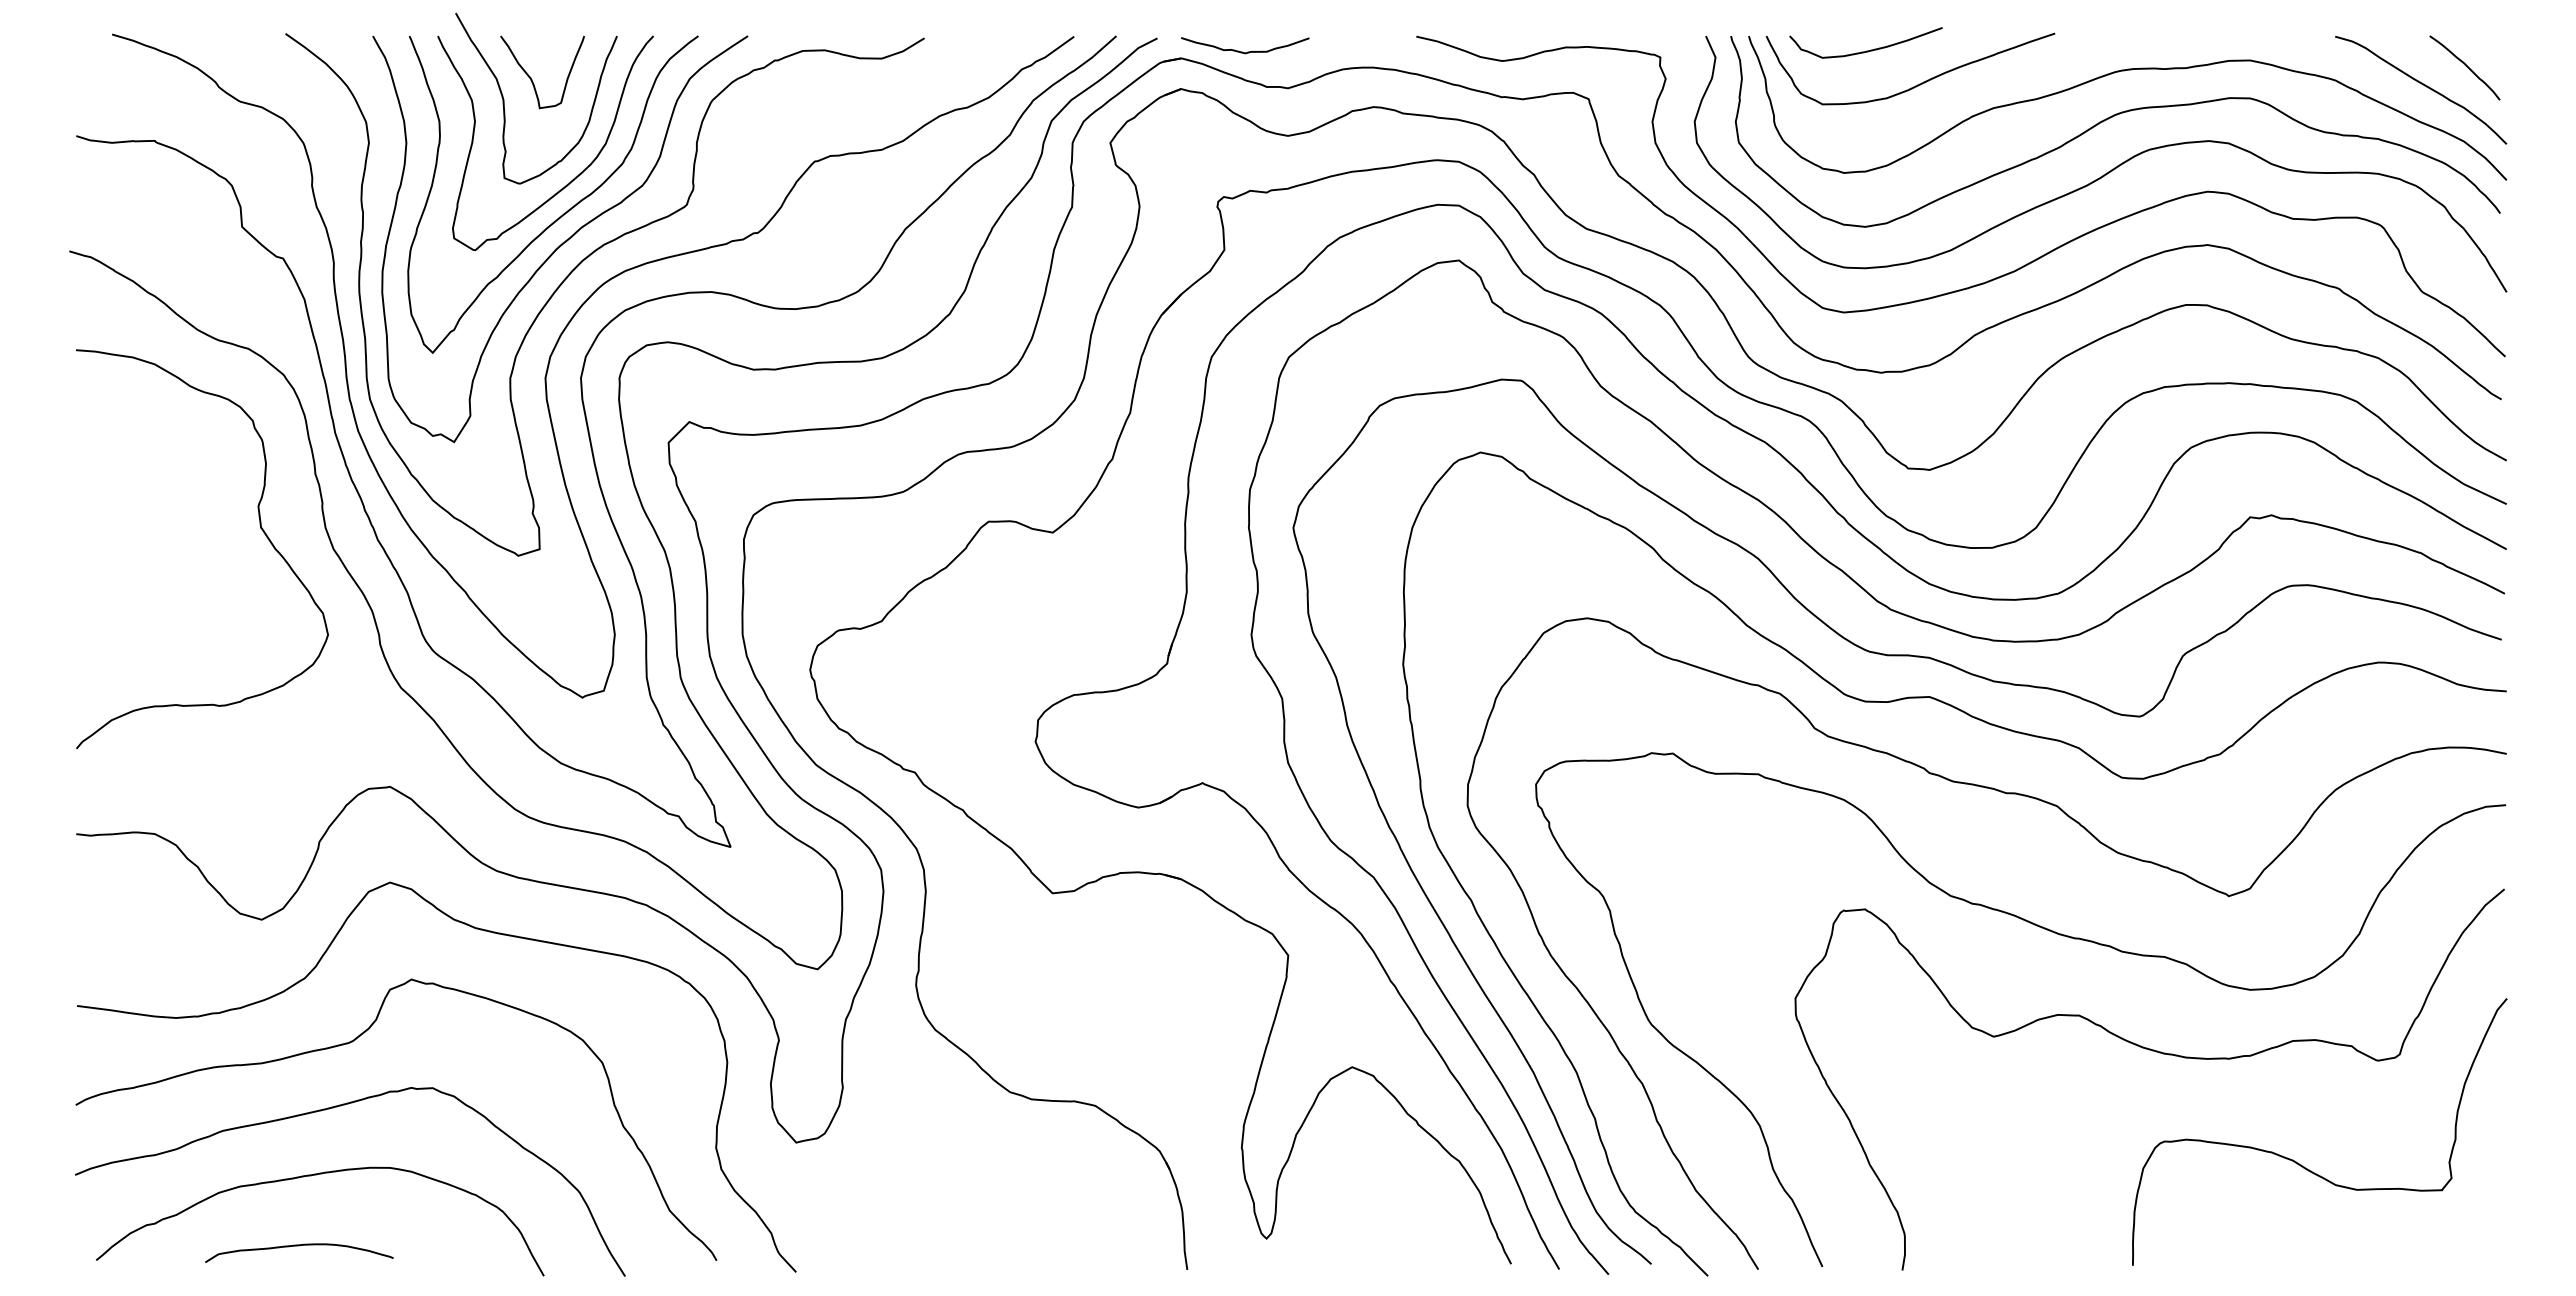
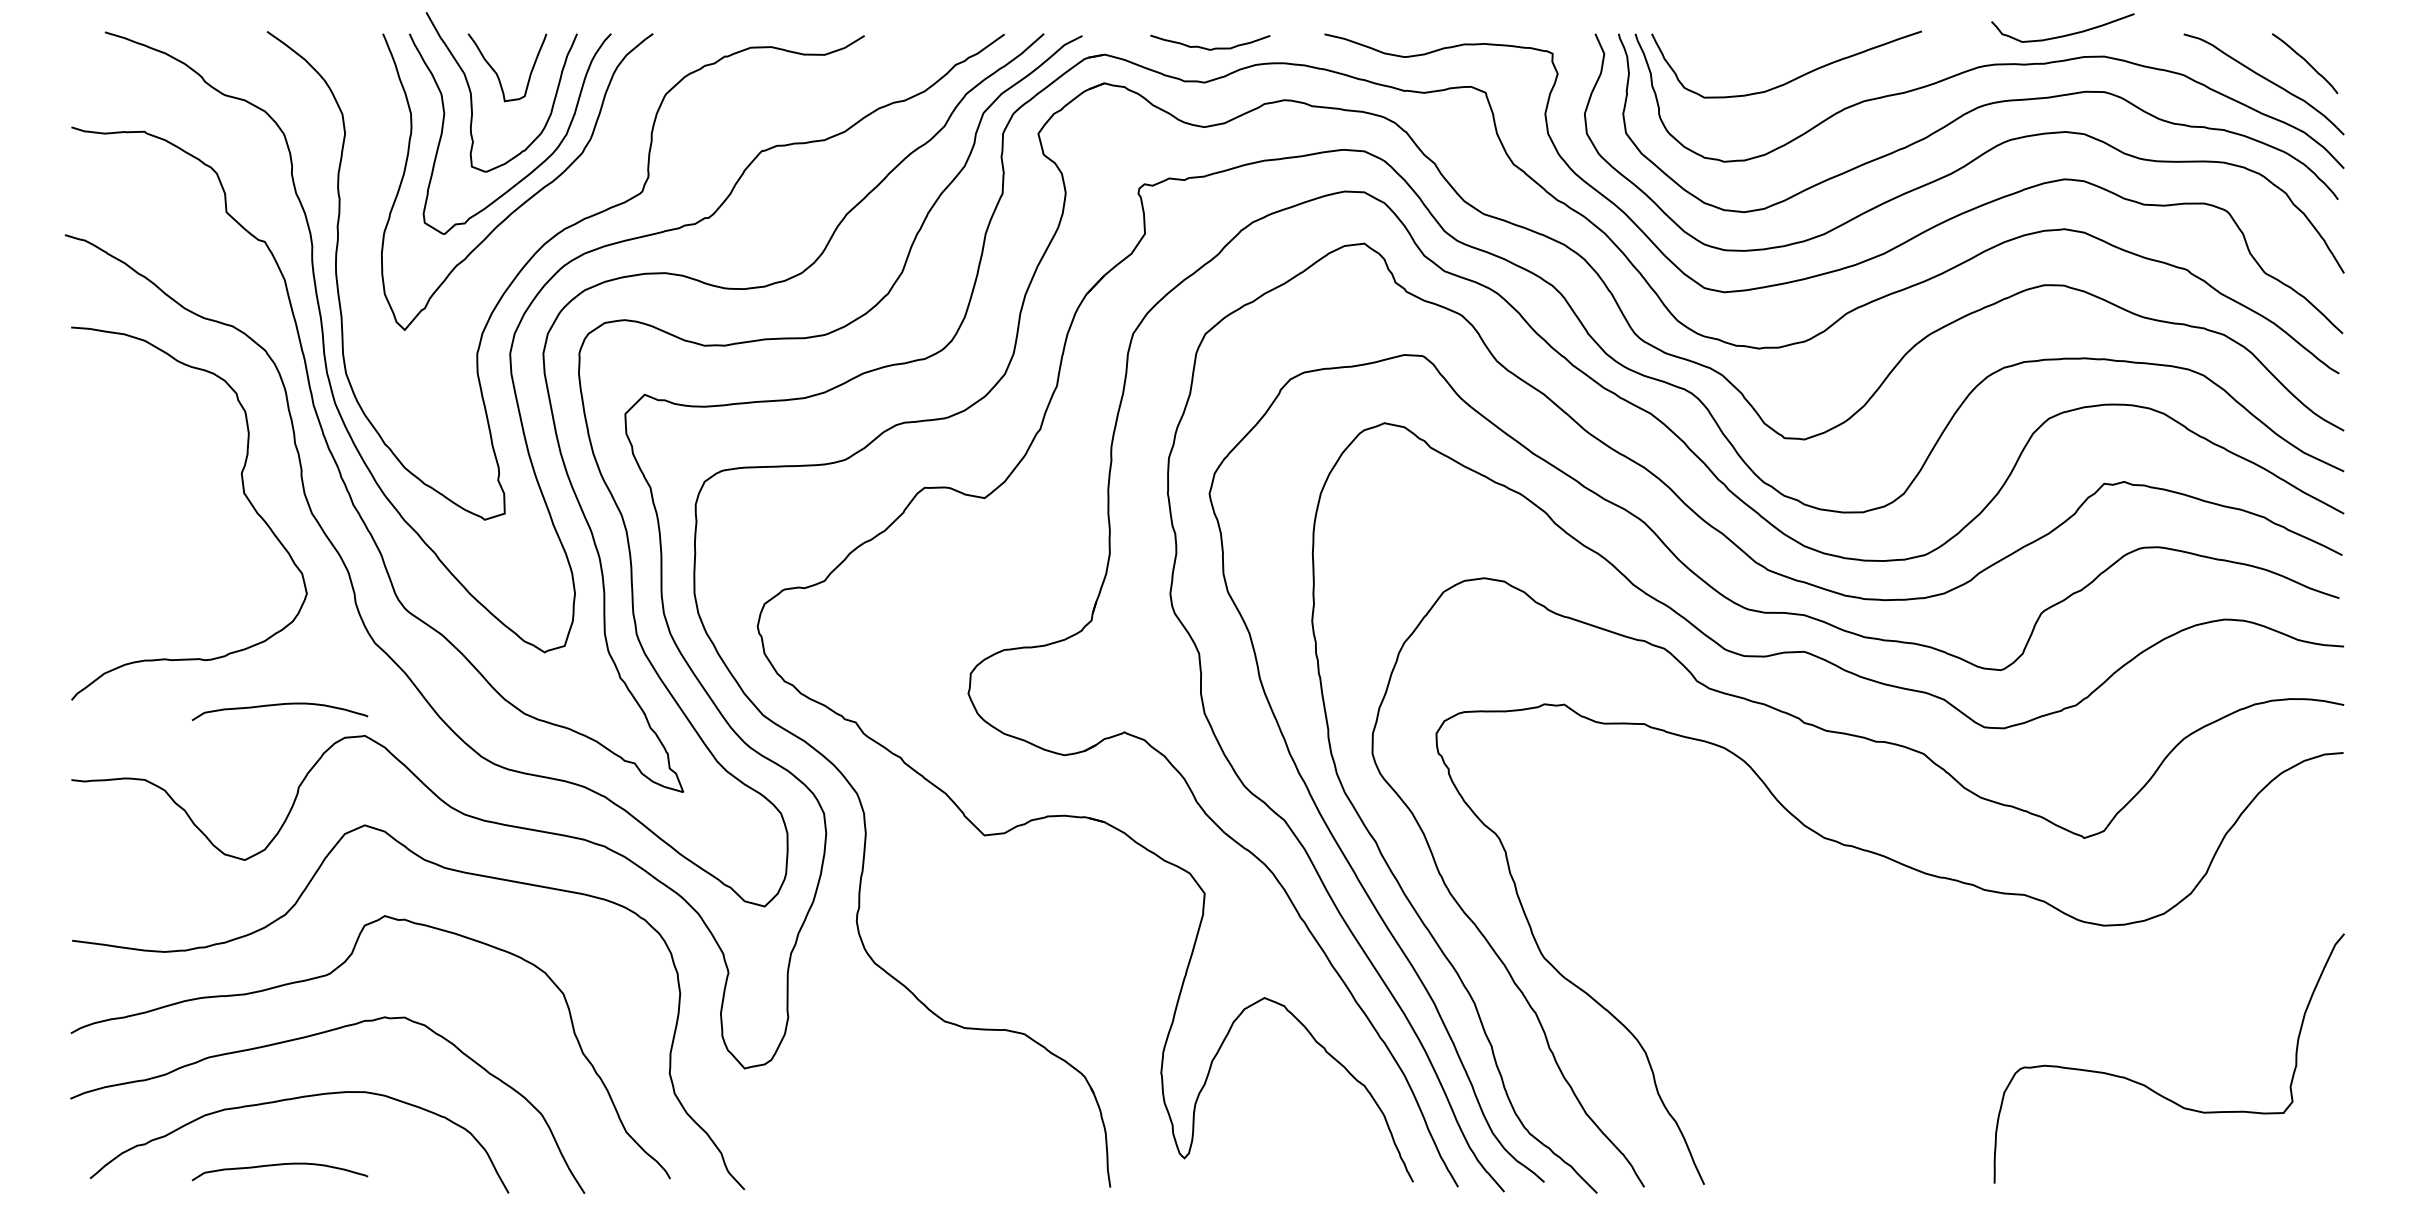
curve: (1866, 50) -> (2063, 35), moved
curve: (1247, 51) -> (1212, 48), moved
curve: (562, 242) -> (526, 226), removed
curve: (299, 754) -> (280, 705), added
curve: (2159, 1053) -> (2019, 985), removed

